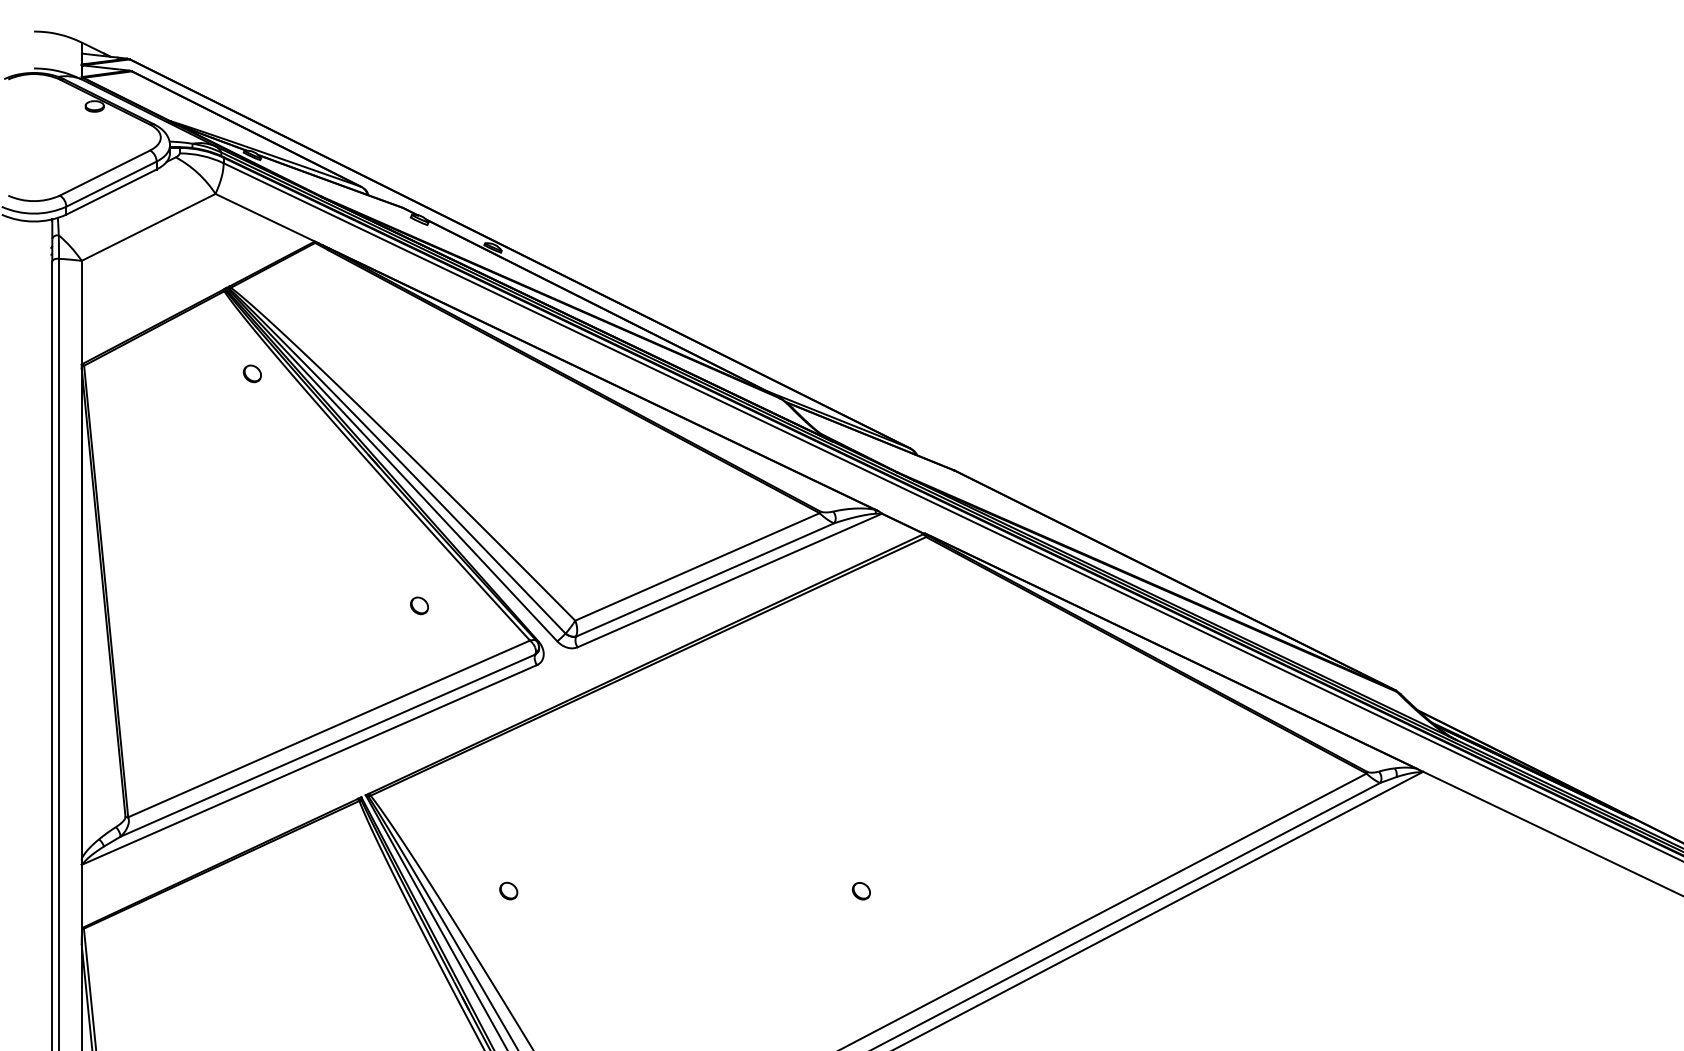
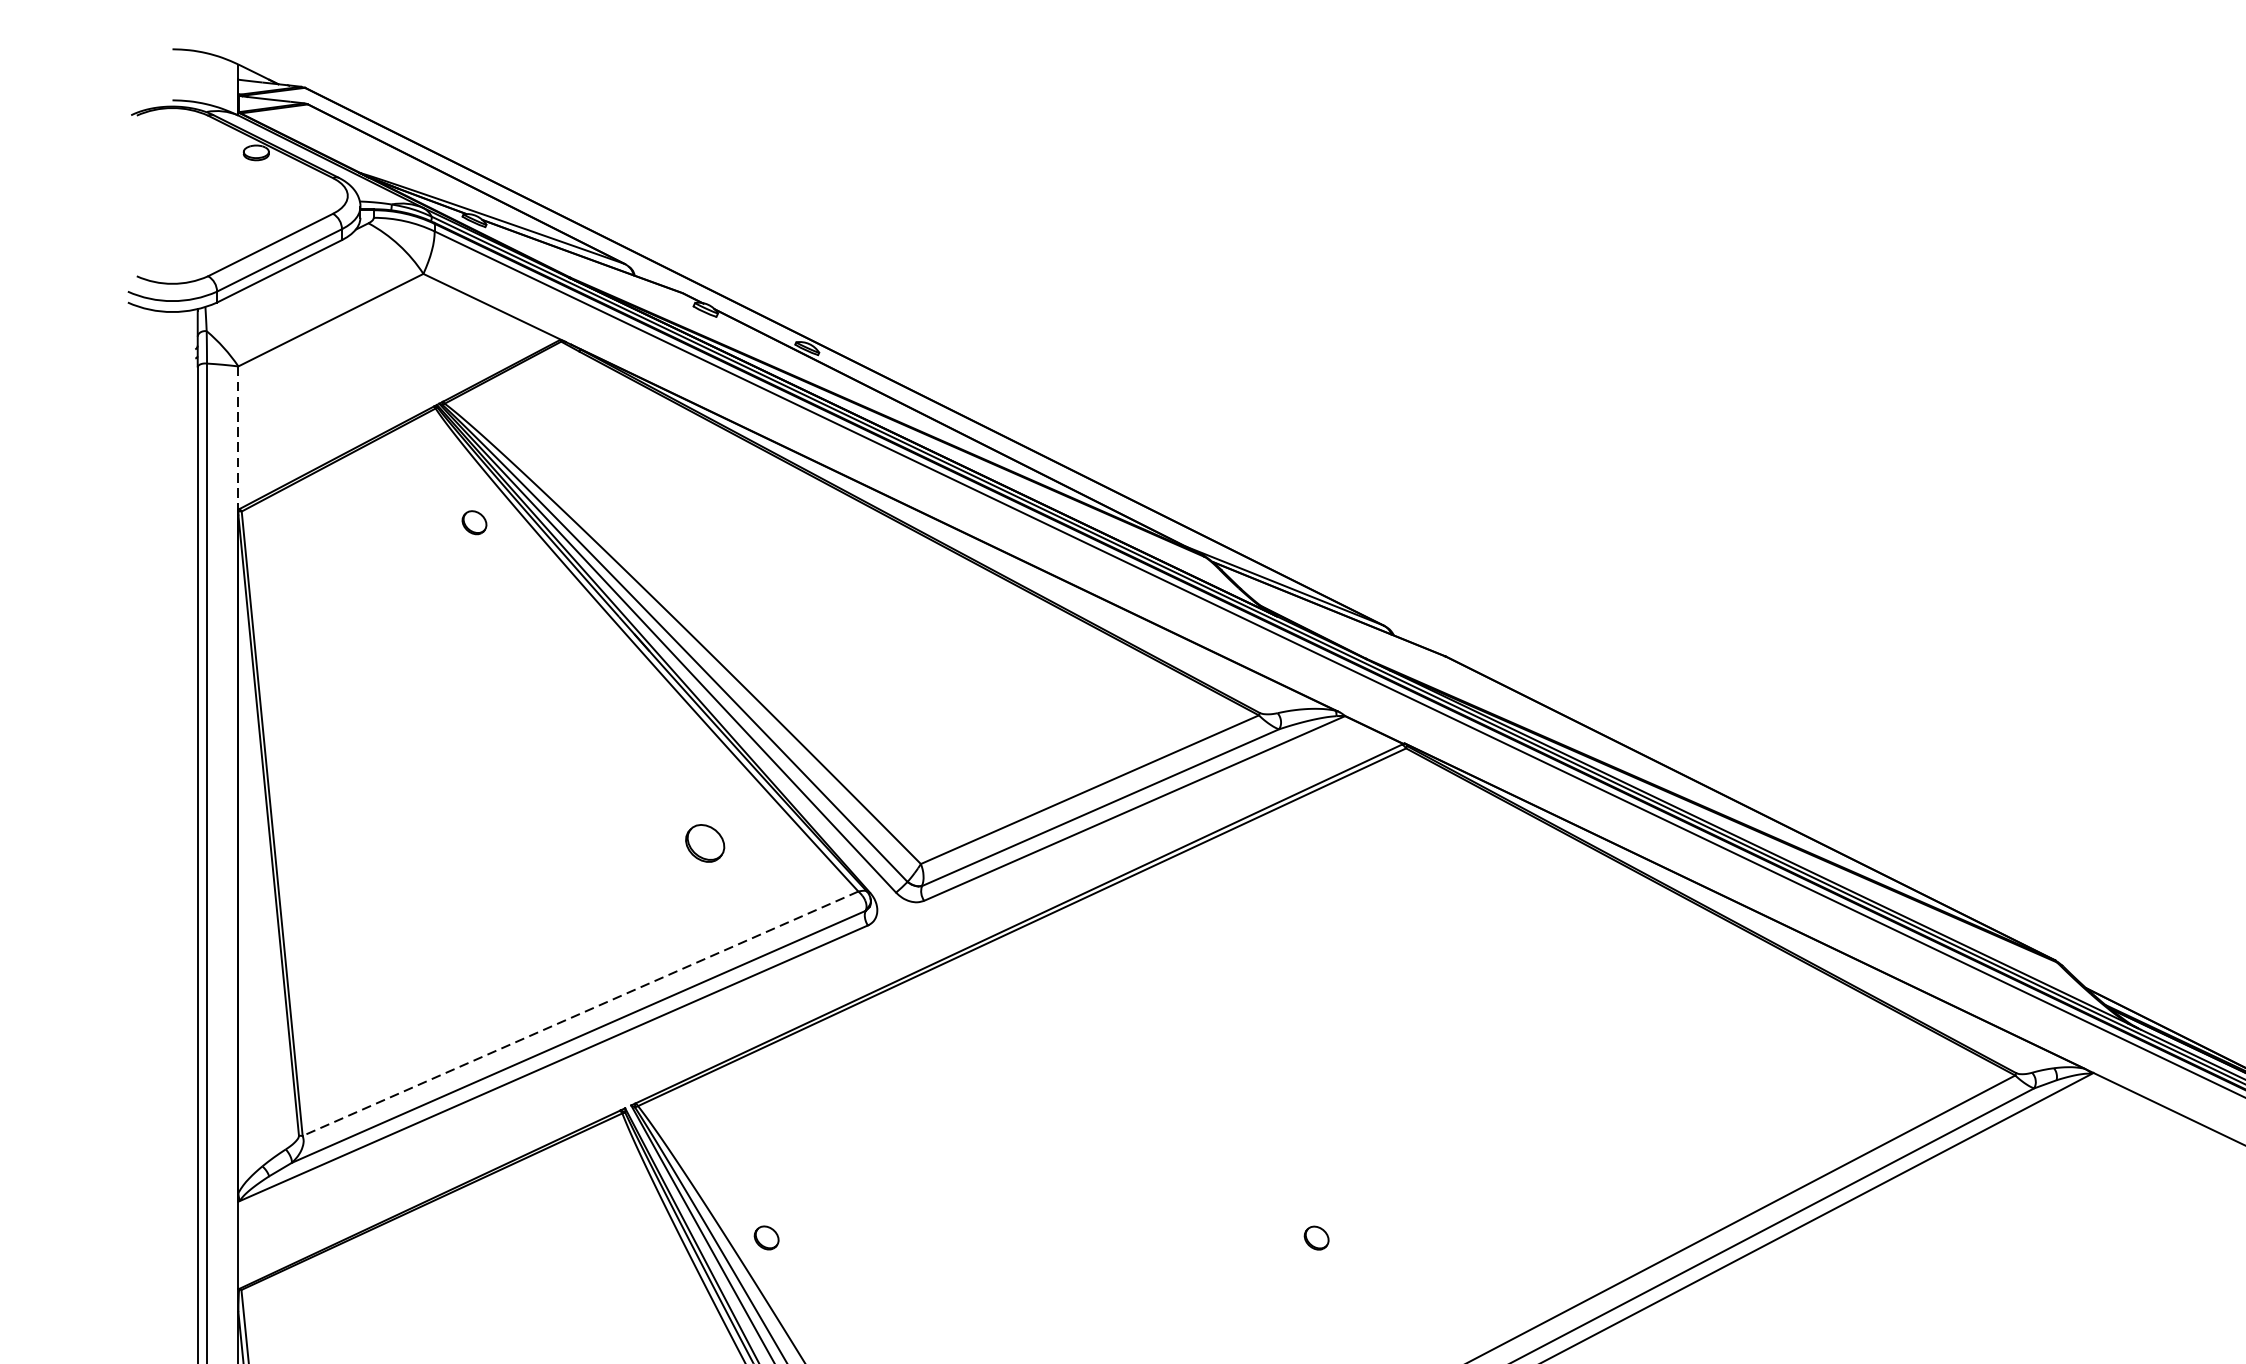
line: (81, 312) -> (238, 437), solid -> dashed
part: (419, 605) -> (705, 843), size x1.6
line: (328, 729) -> (579, 1014), solid -> dashed
part: (508, 890) -> (766, 1237), moved

